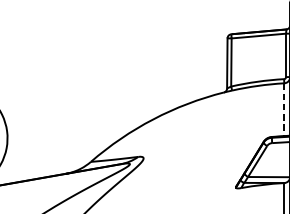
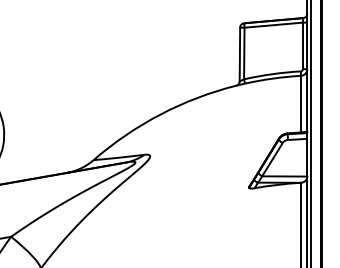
line: (284, 110) -> (301, 104), dashed -> solid

